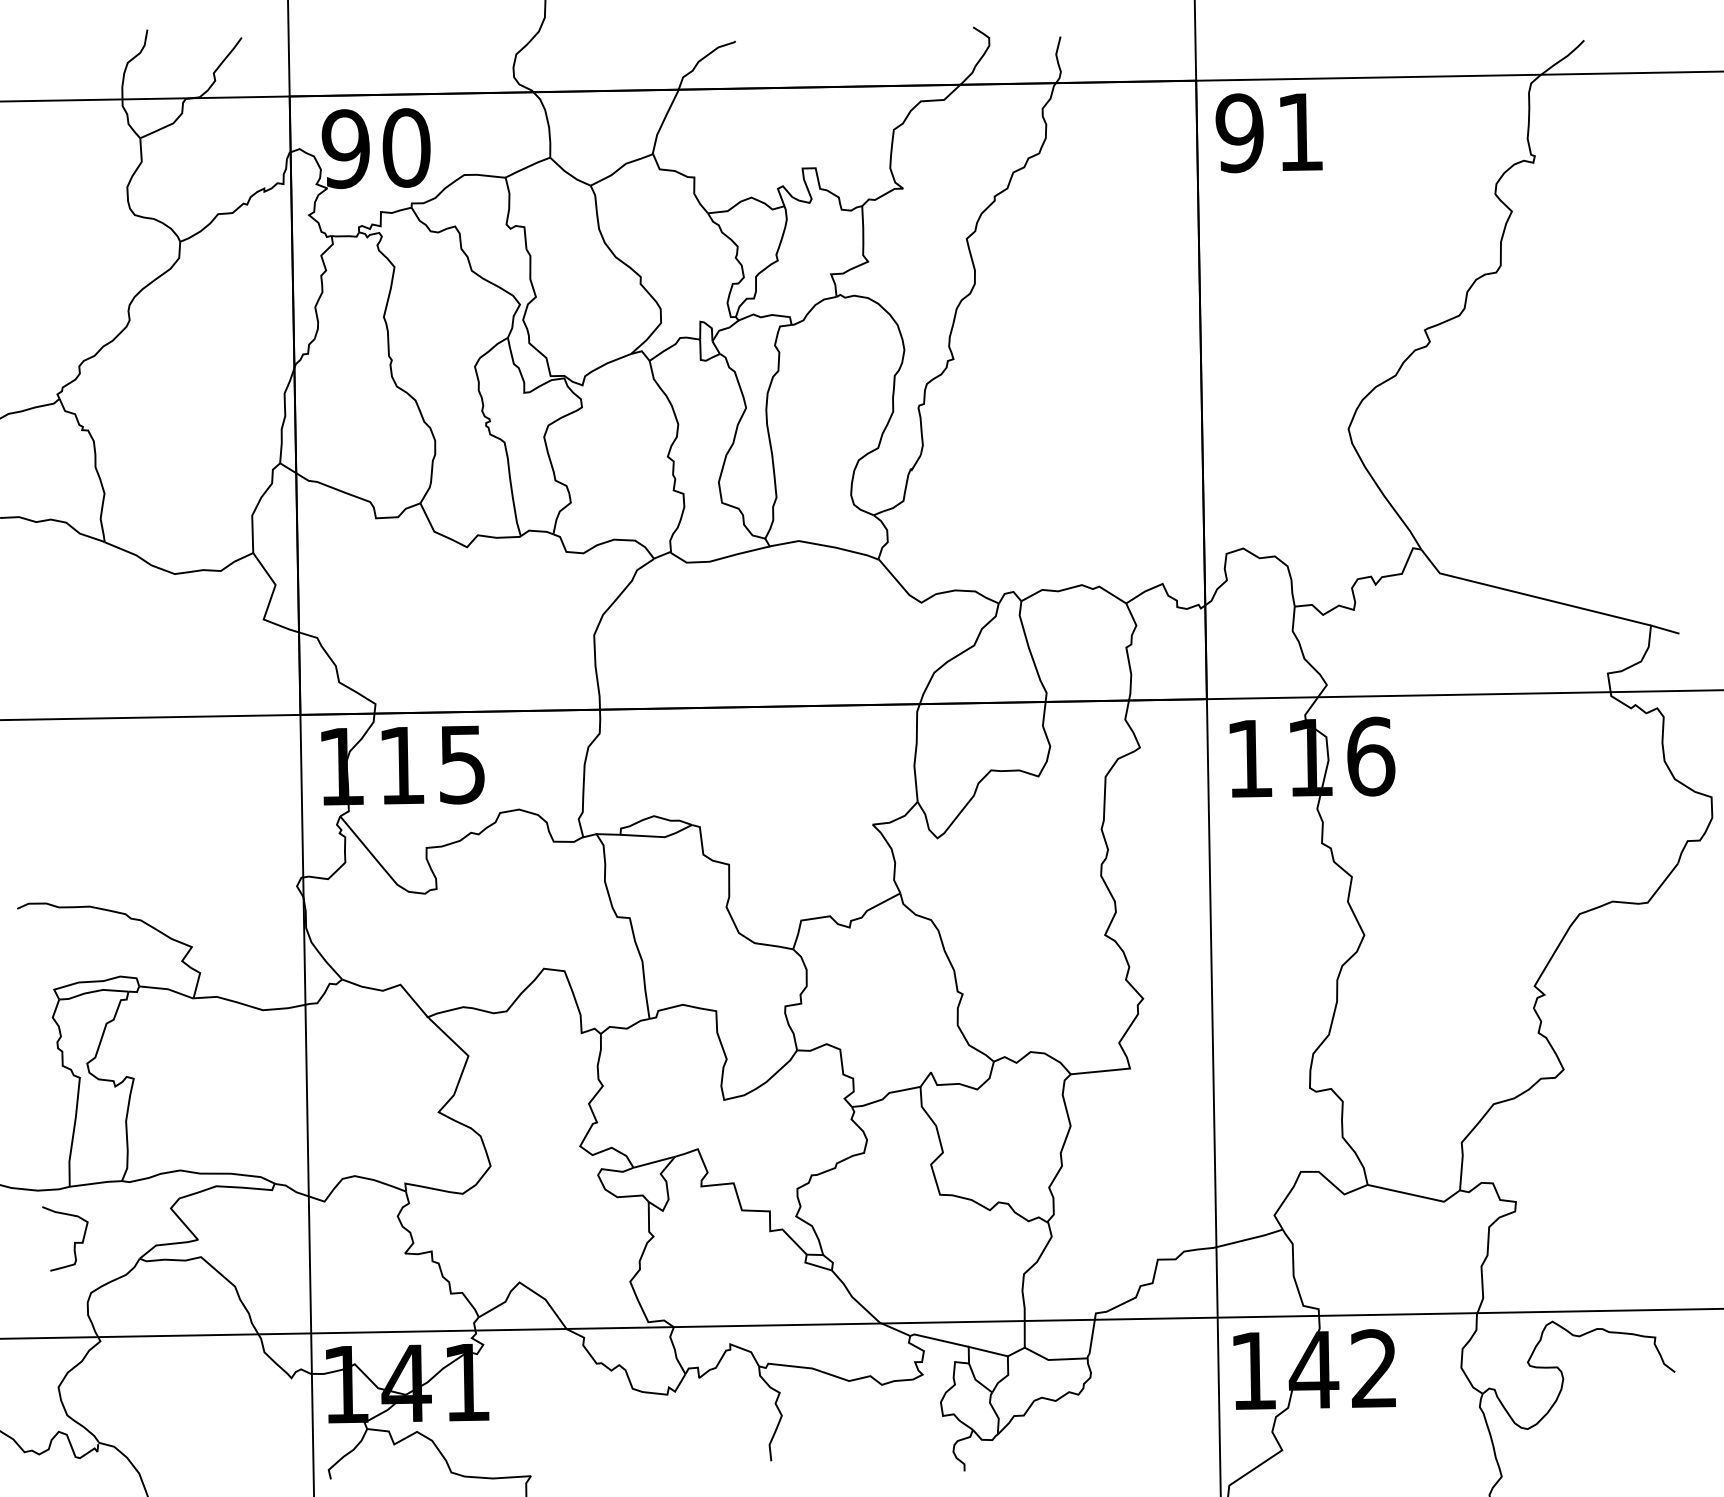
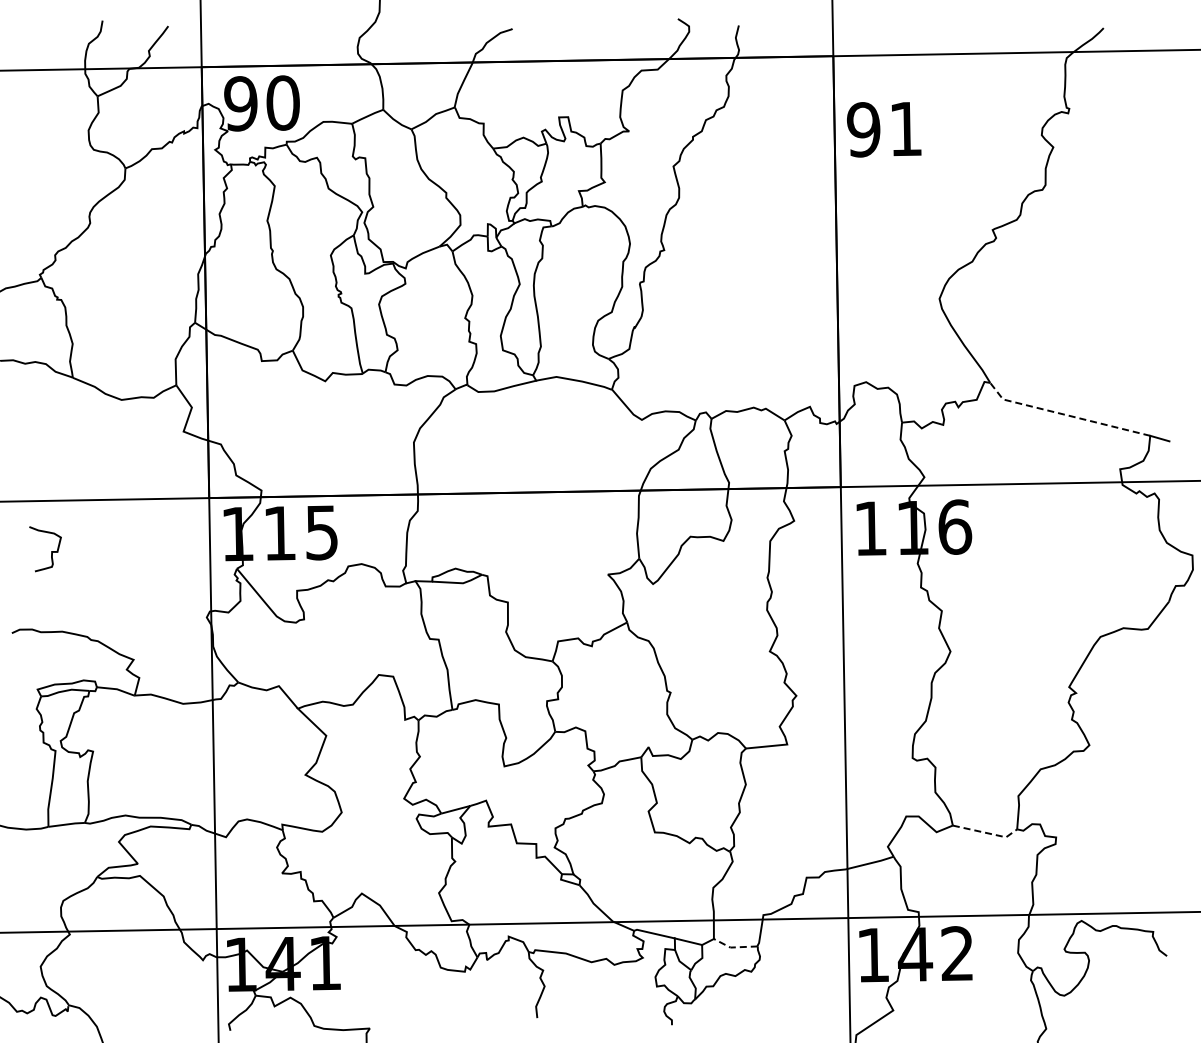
text: (1269, 132) -> (884, 129), moved
line: (1530, 596) -> (1066, 415), solid -> dashed
line: (1415, 1196) -> (986, 833), solid -> dashed
curve: (74, 1242) -> (51, 551), moved
line: (1054, 1359) -> (734, 947), solid -> dashed

